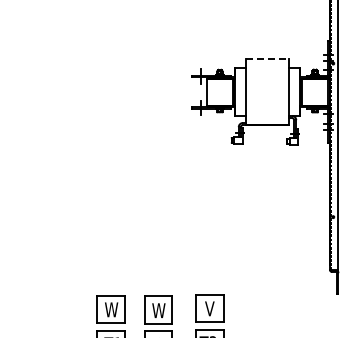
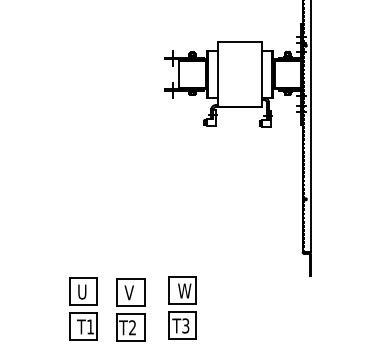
line: (267, 59) -> (240, 41), dashed -> solid
text: (211, 308) -> (184, 290), V -> W
text: (110, 309) -> (83, 291), W -> U
text: (158, 310) -> (131, 292), W -> V

